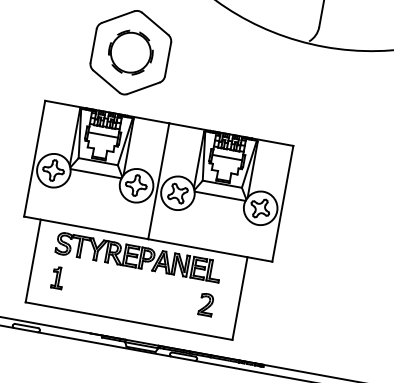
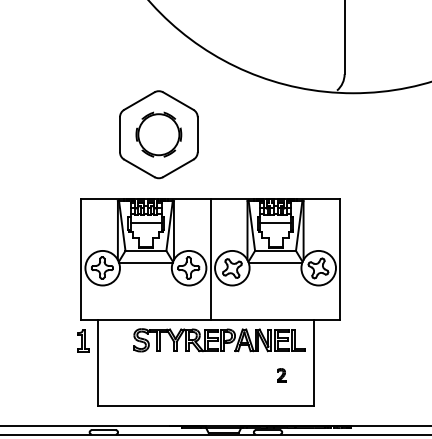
part: (138, 257) -> (219, 340), moved
part: (57, 277) -> (83, 340), moved
part: (206, 304) -> (281, 375), size x0.6

